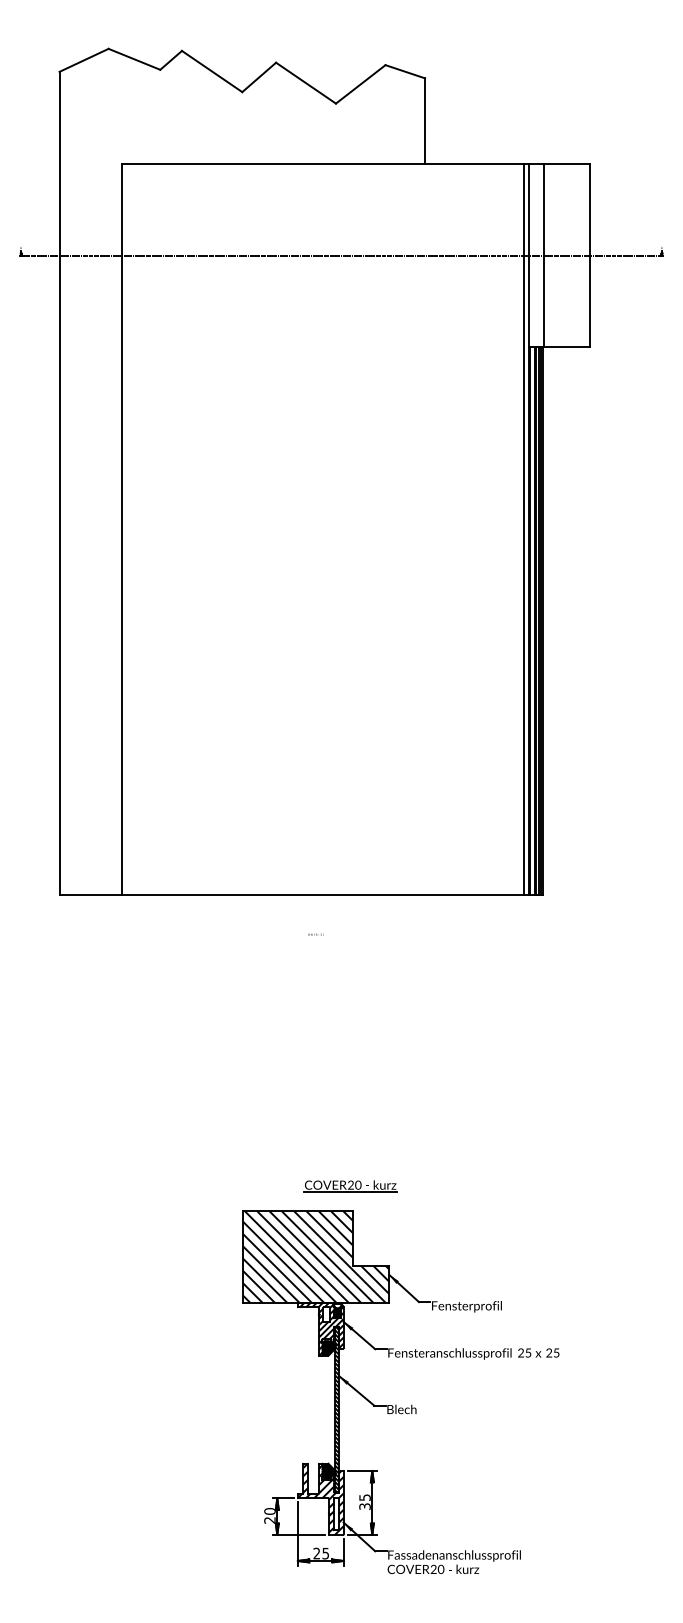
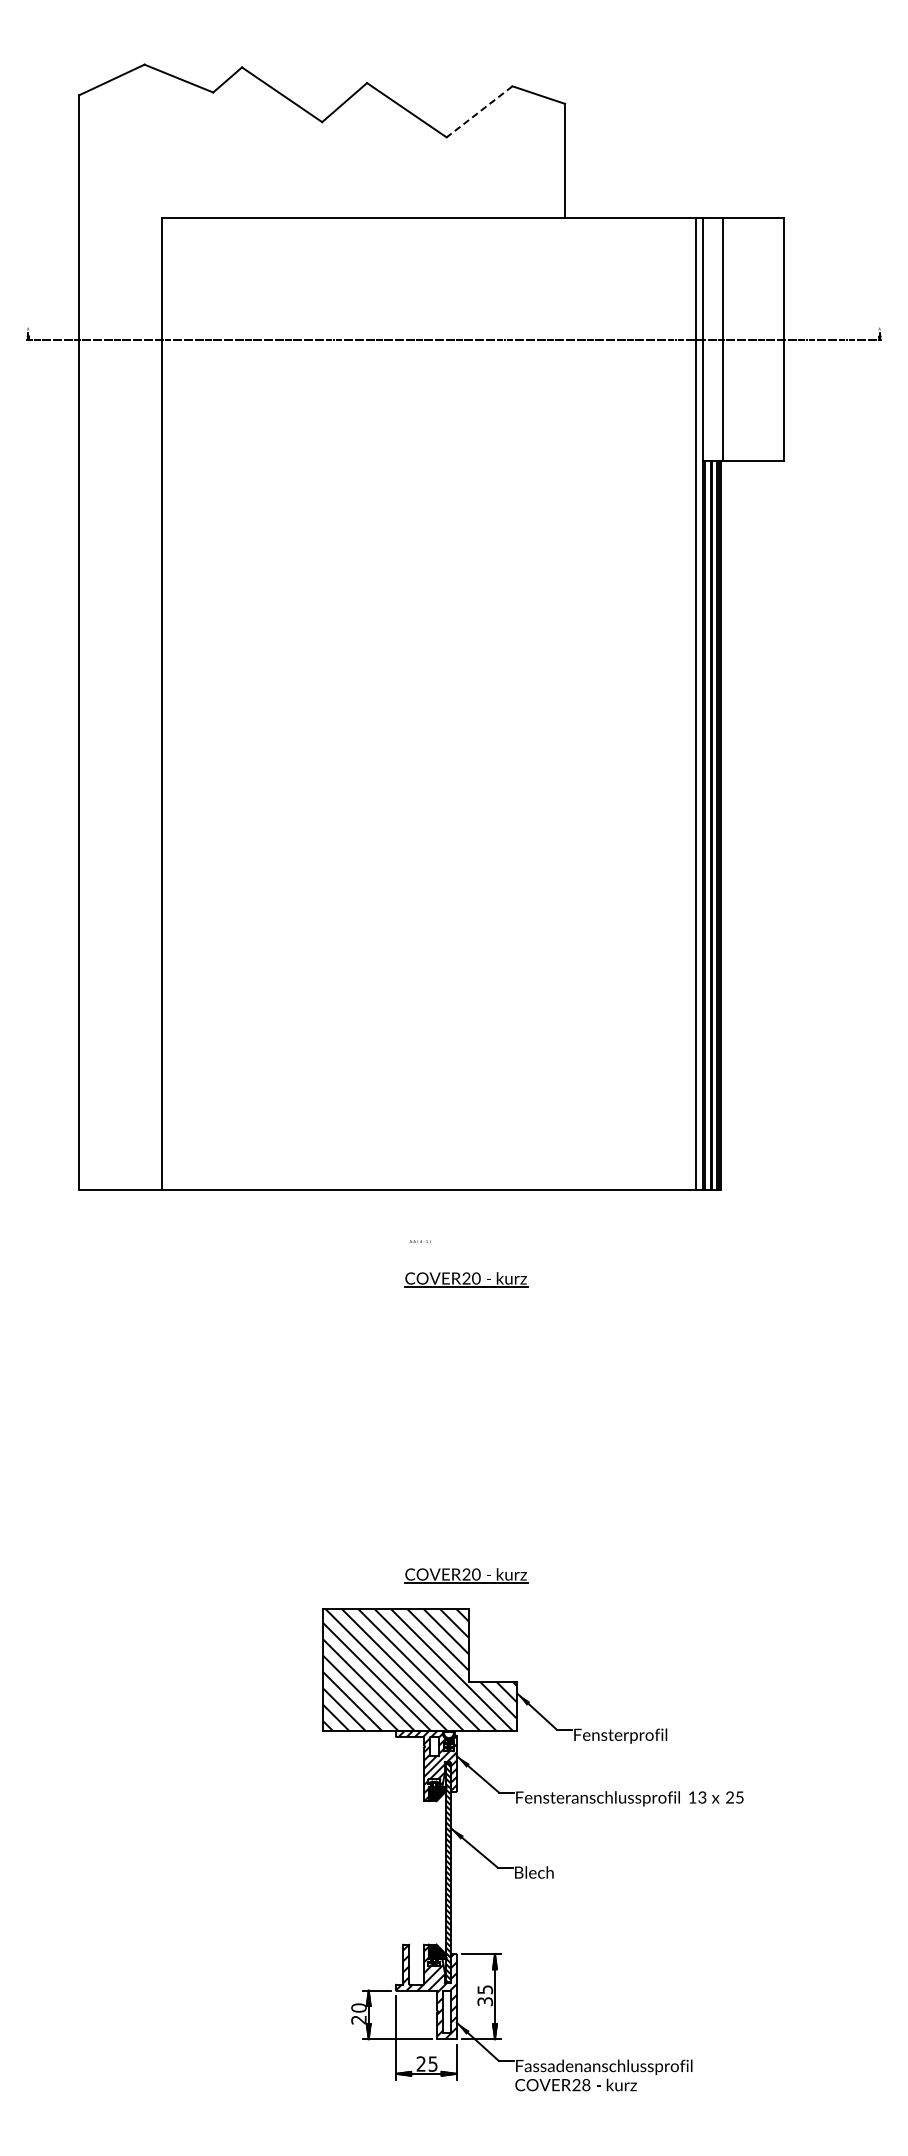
line: (360, 84) -> (479, 111), solid -> dashed
part: (350, 963) -> (466, 1279), added
text: (524, 1352) -> (697, 1797), 25 -> 13
text: (441, 1569) -> (586, 2085), 20 -> 28

